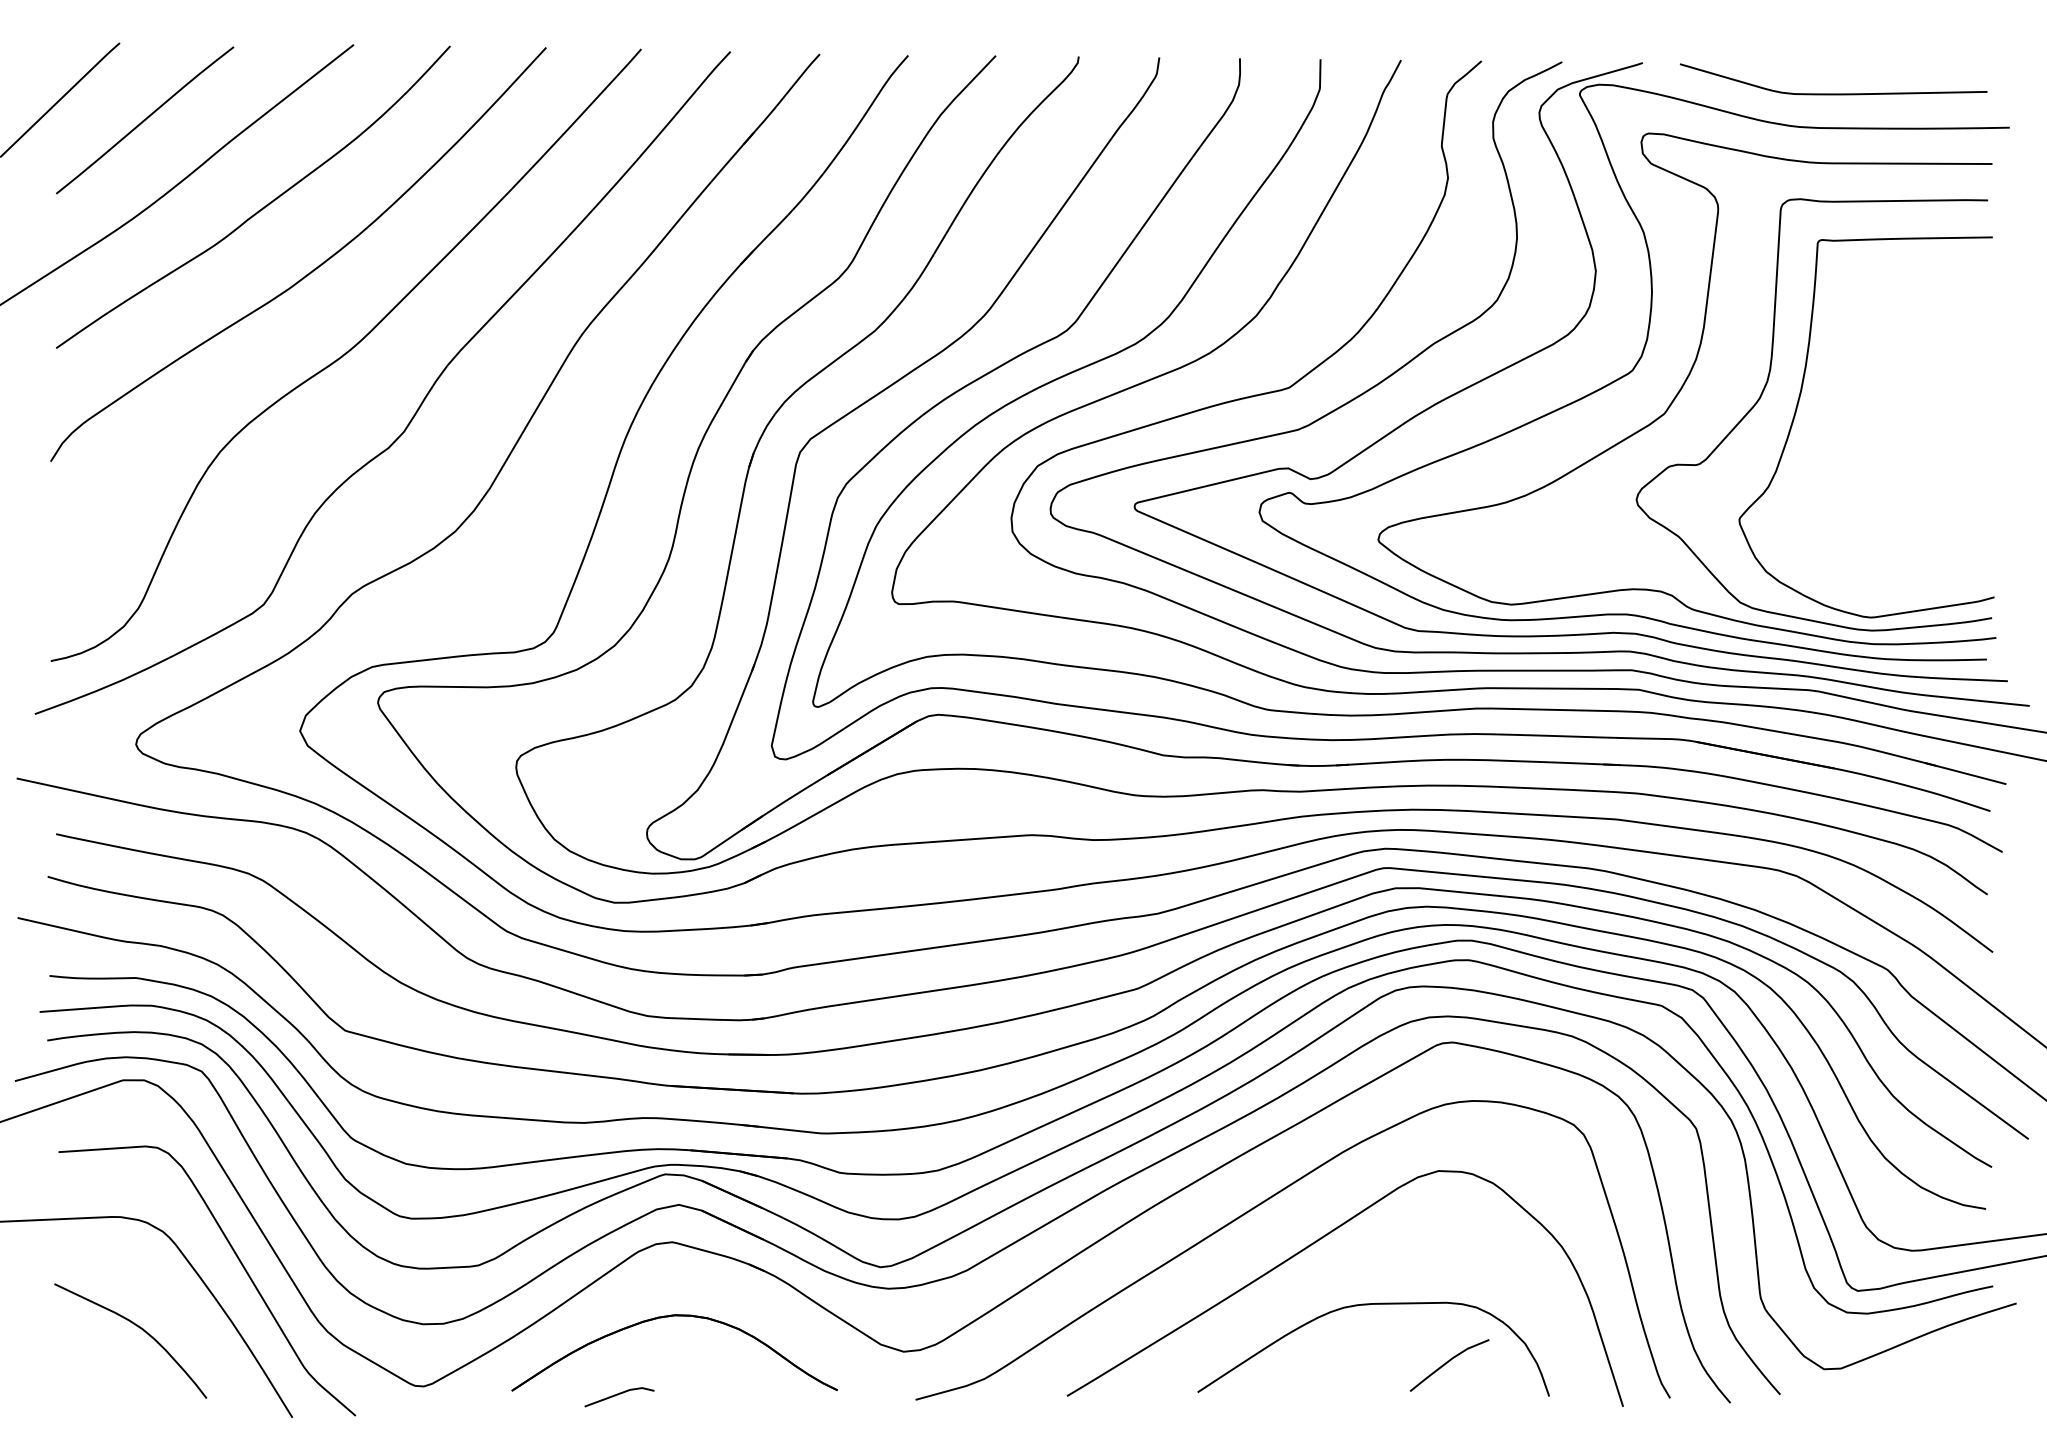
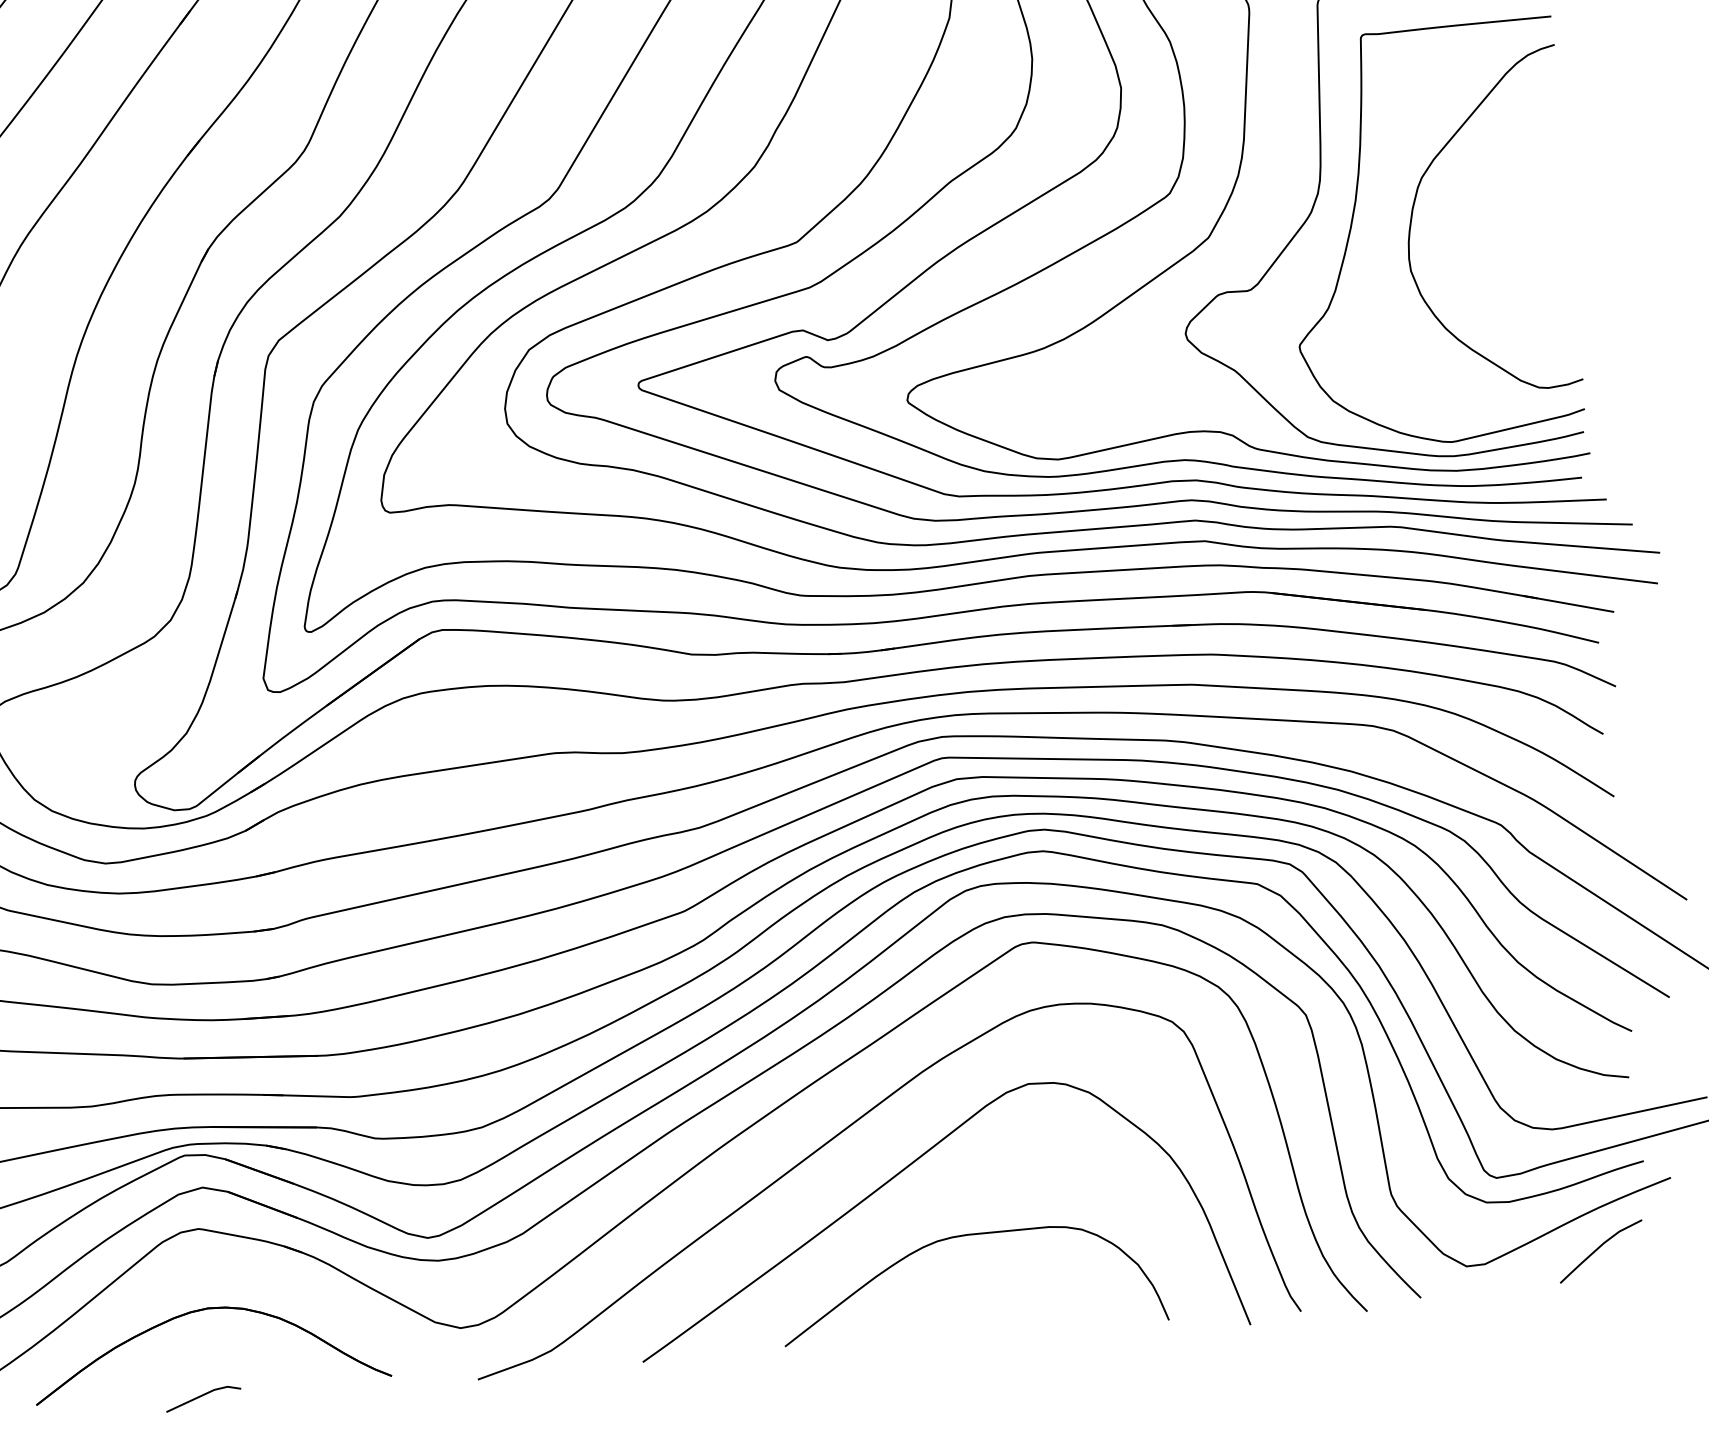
curve: (1855, 397) -> (1415, 203), added
curve: (1447, 1363) -> (1598, 1249), moved
line: (618, 1395) -> (202, 1396), moved

